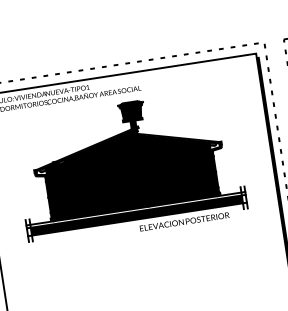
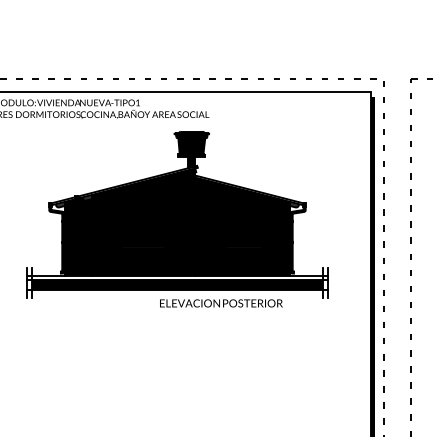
text: (184, 221) -> (221, 303), moved

